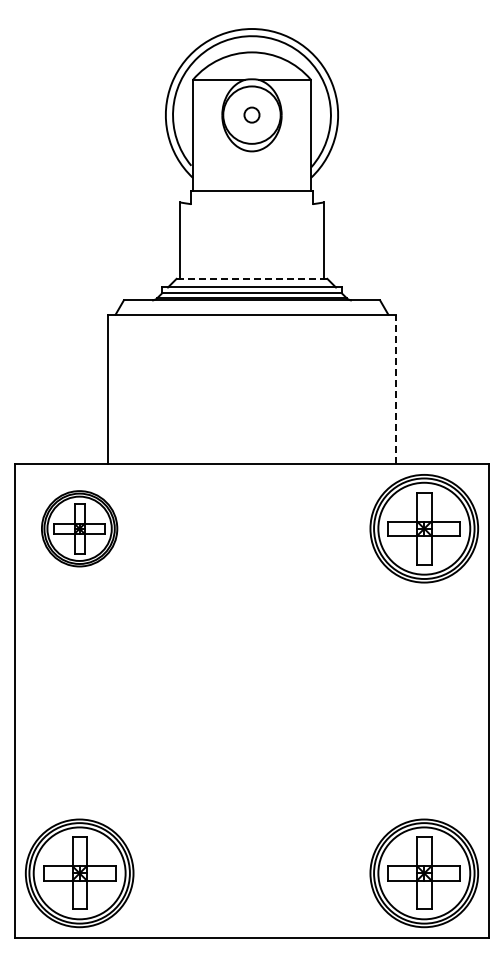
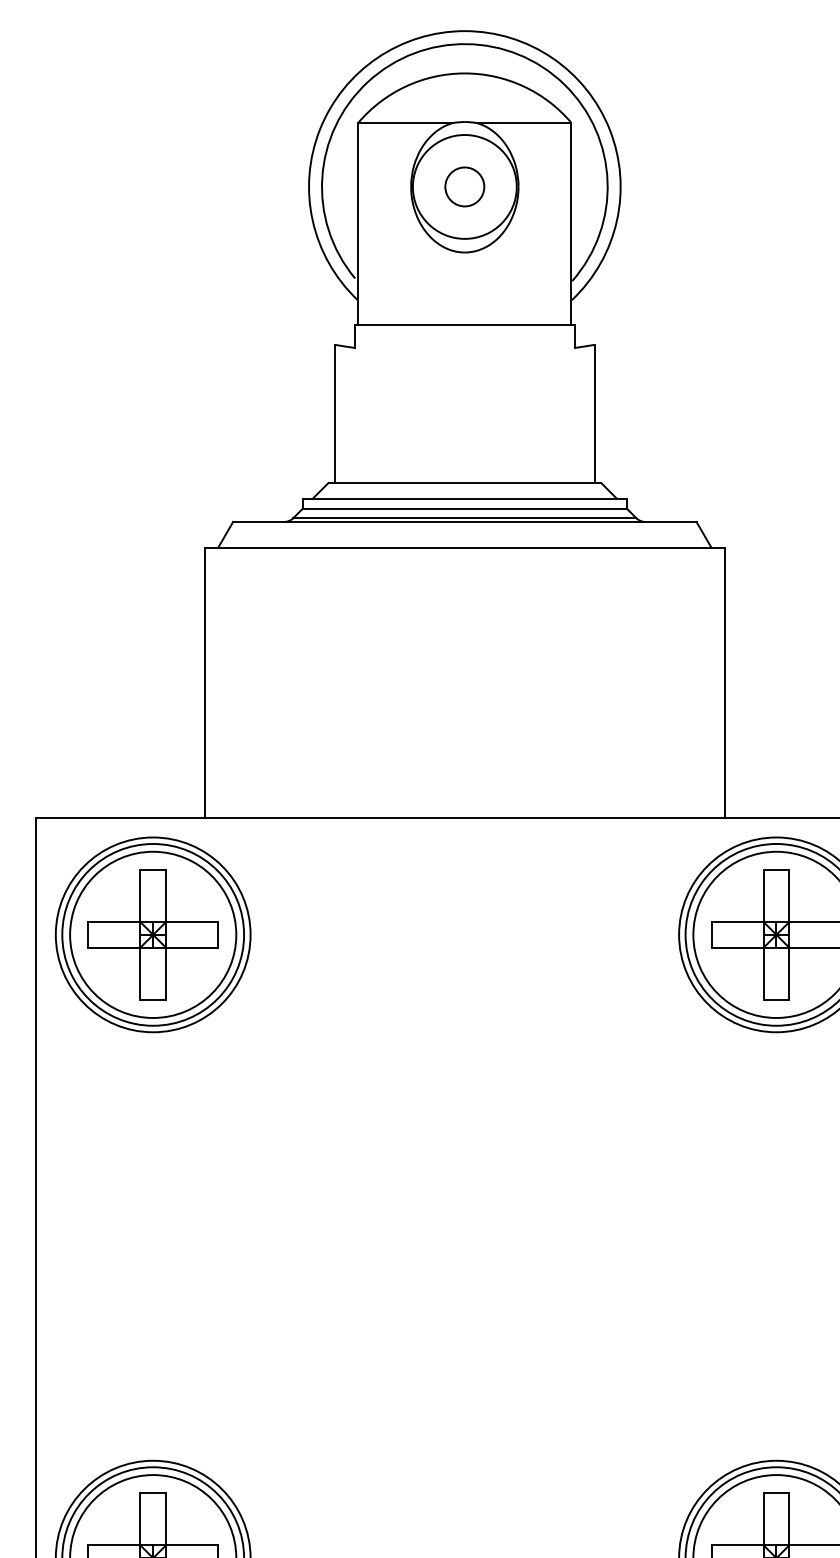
circle: (251, 114) -> (463, 185), size x1.43
line: (252, 278) -> (465, 482), dashed -> solid
line: (395, 389) -> (724, 683), dashed -> solid
part: (79, 528) -> (152, 934), size x1.43

